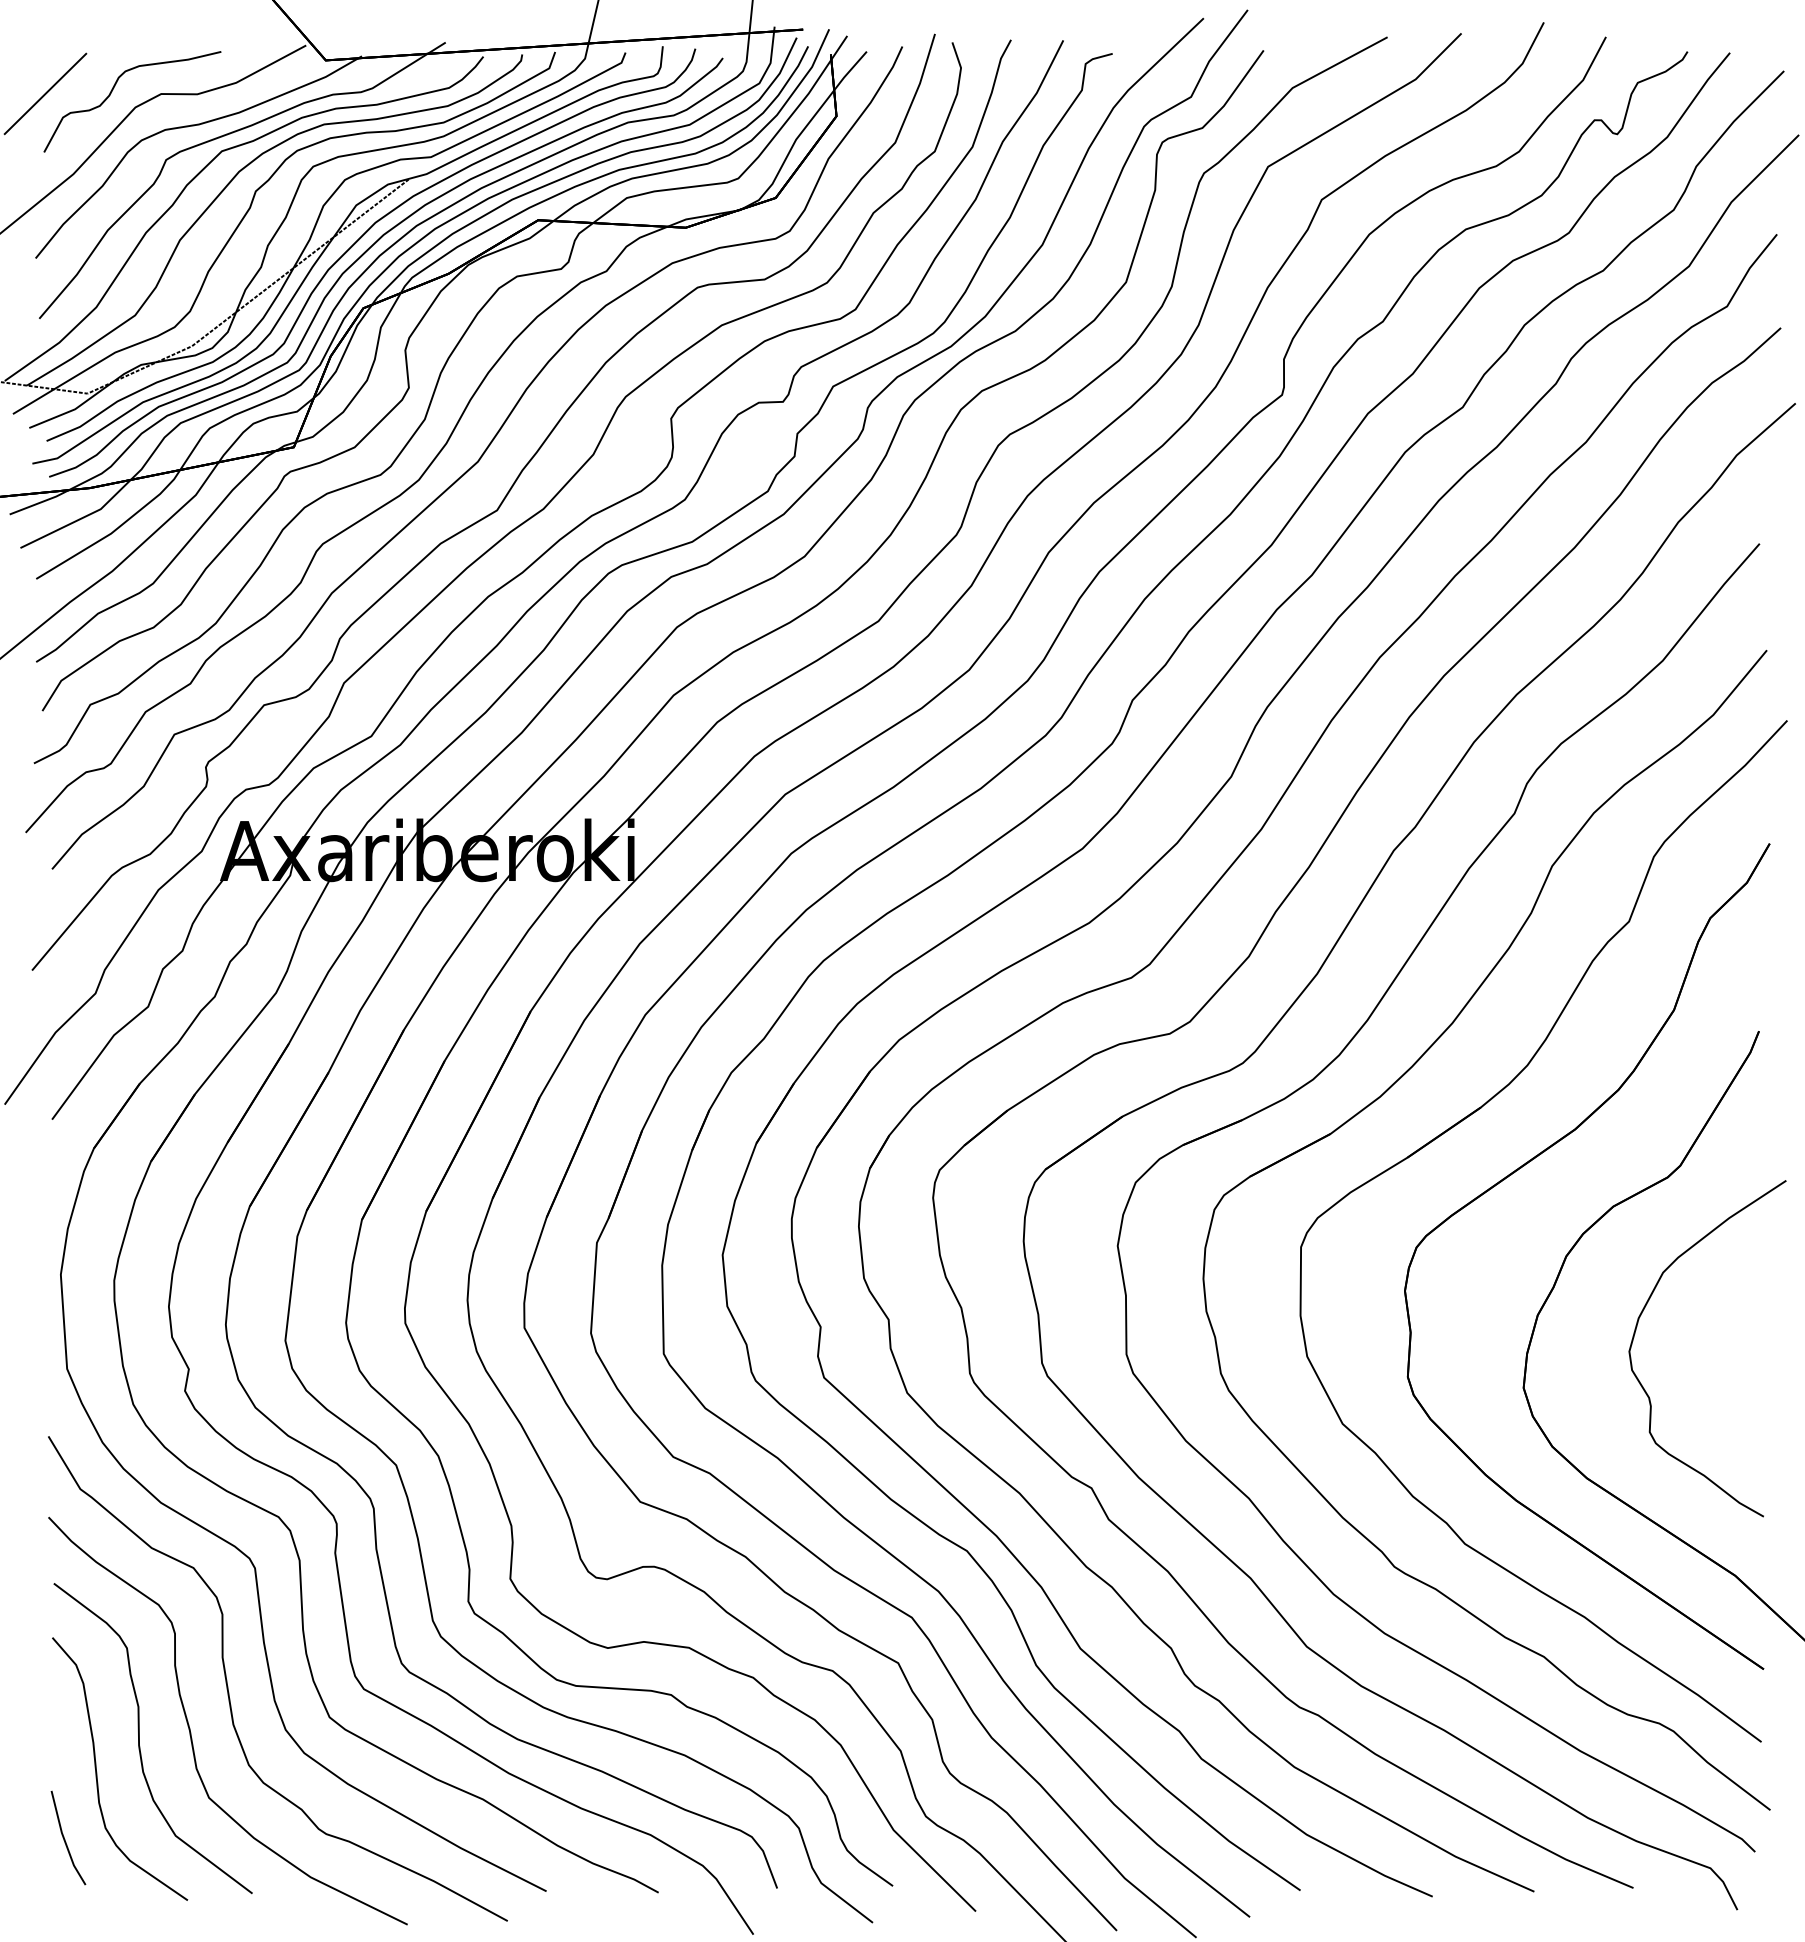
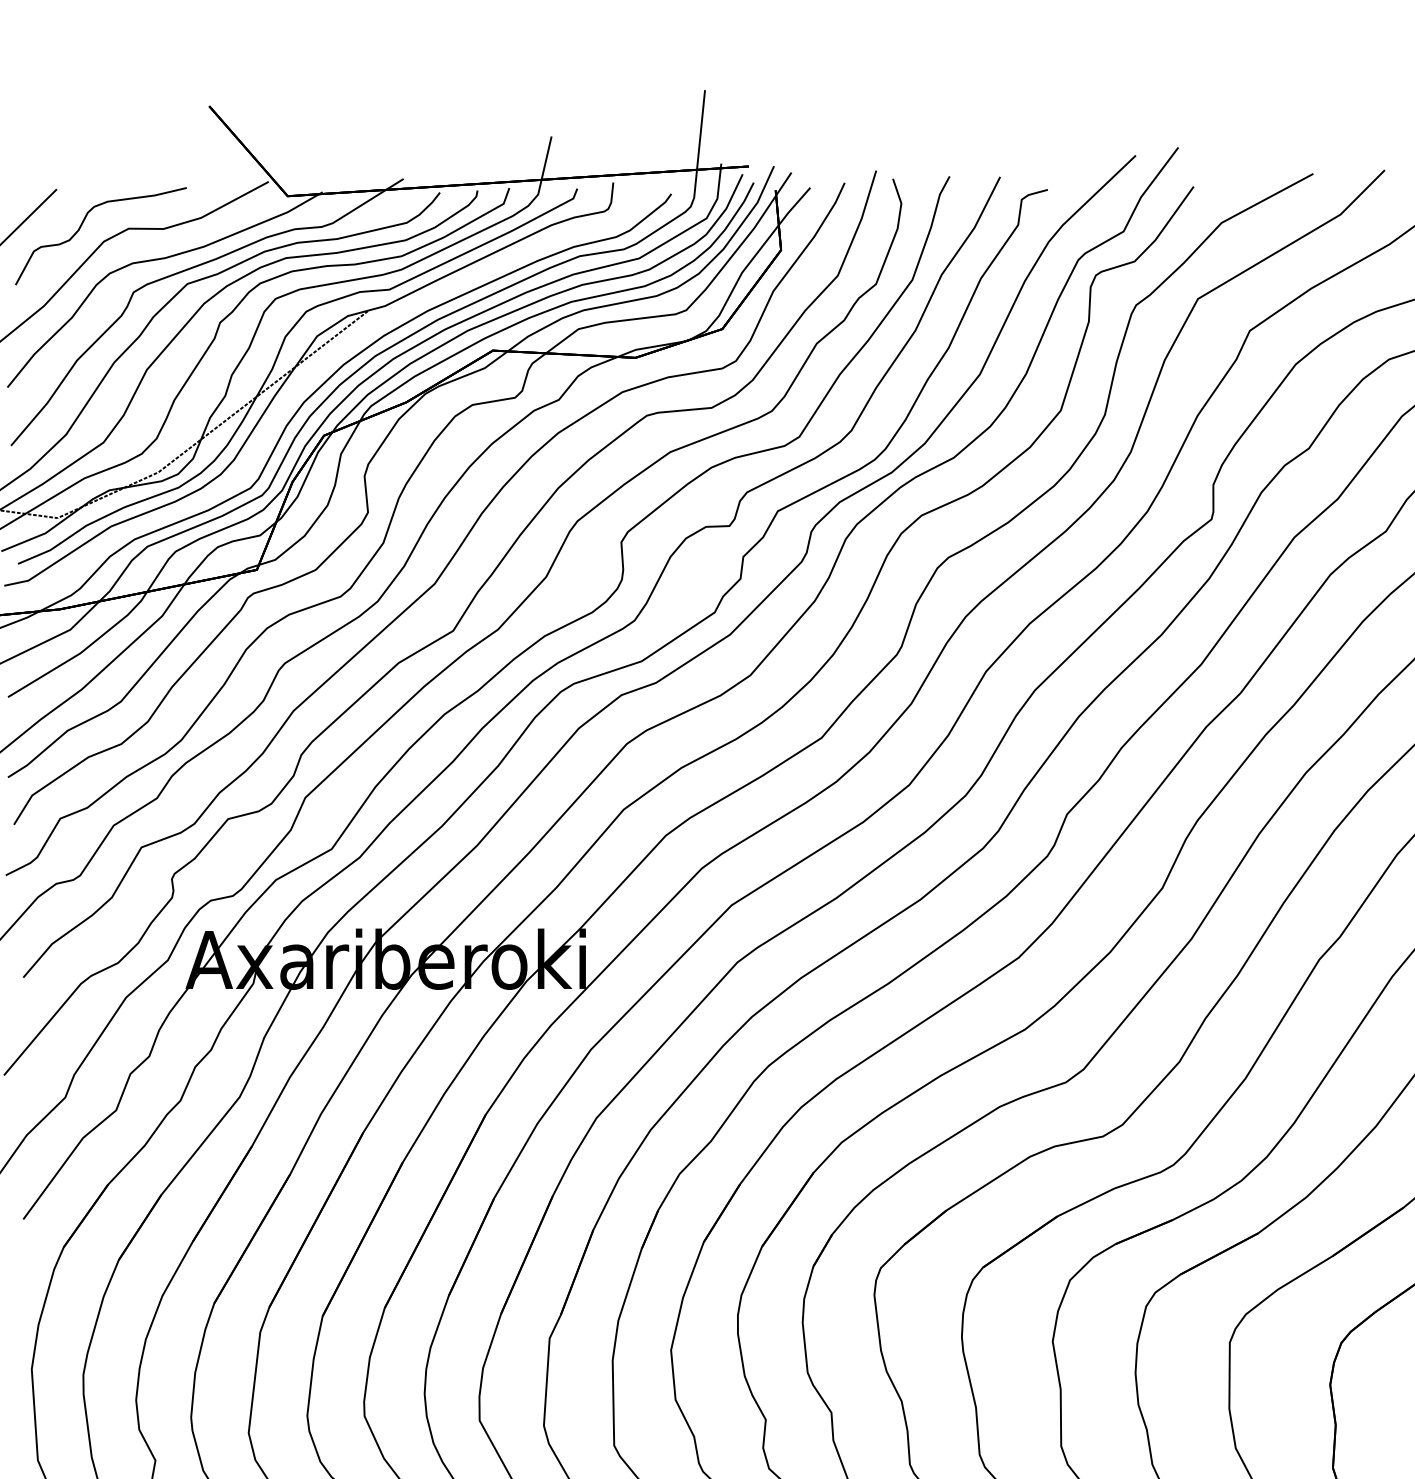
curve: (355, 244) -> (316, 374), removed

